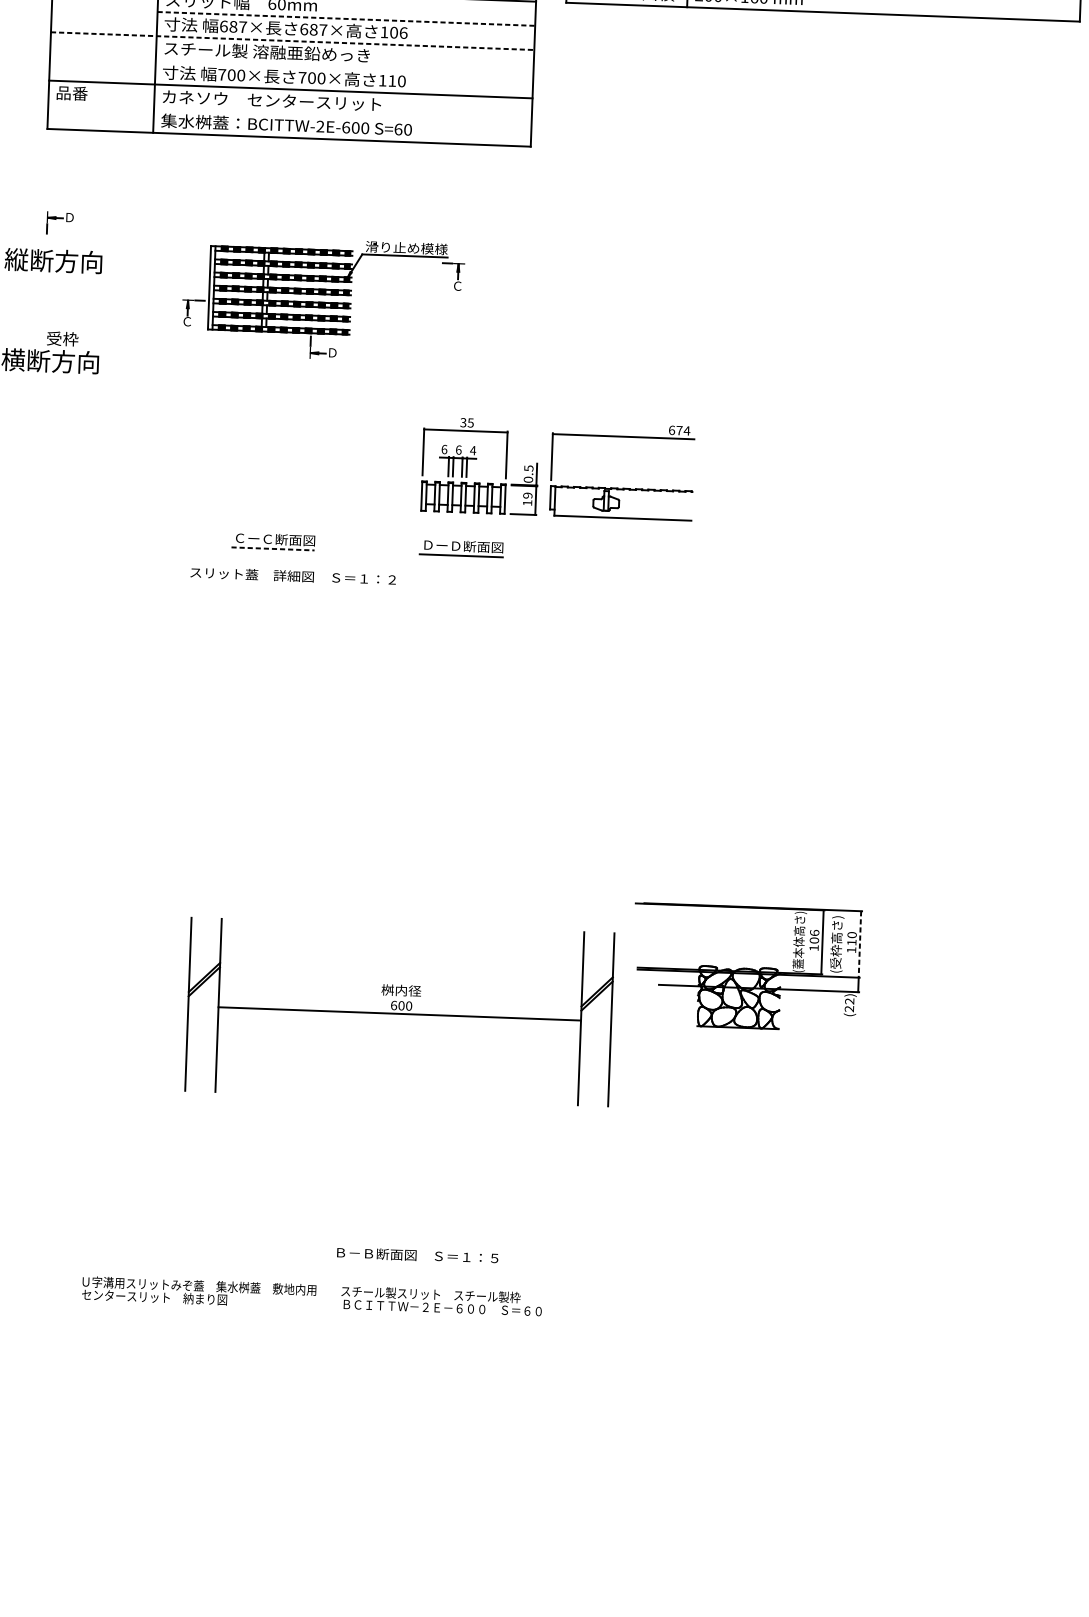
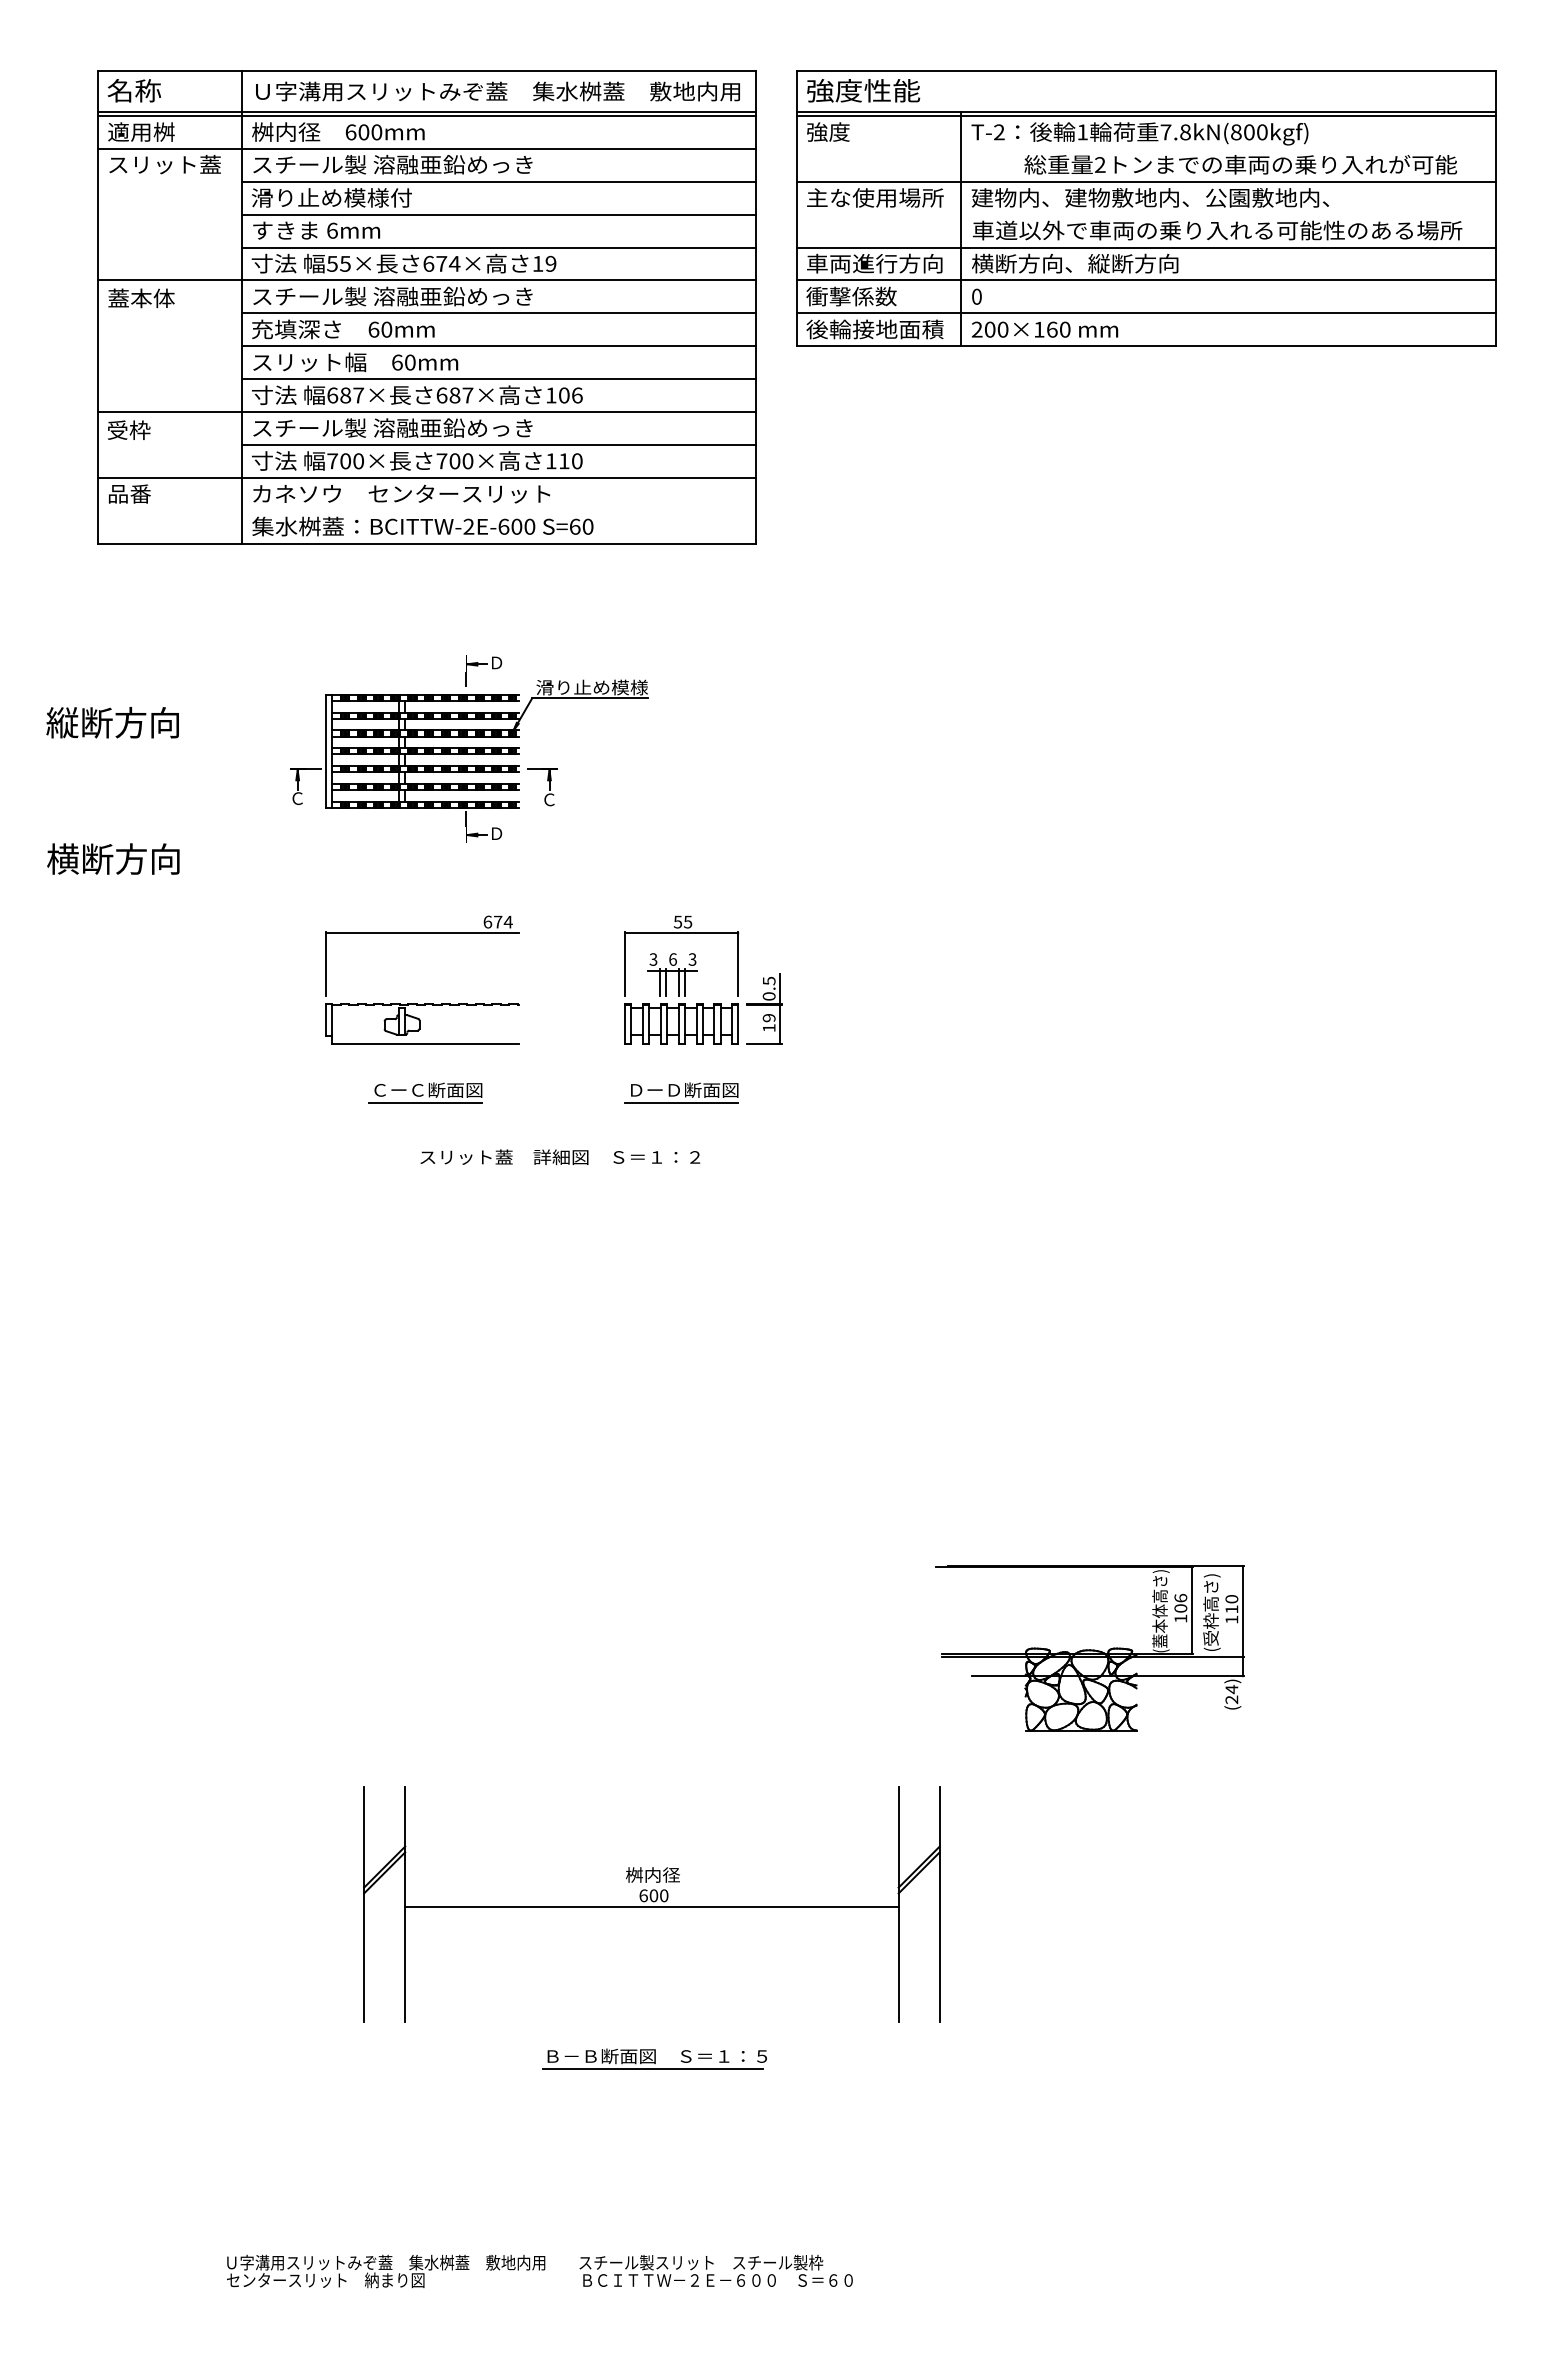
line: (346, 19) -> (498, 379), dashed -> solid
line: (292, 41) -> (426, 412), dashed -> solid
line: (344, 66) -> (498, 444), added
part: (59, 222) -> (483, 670), moved
part: (458, 277) -> (549, 787), moved
text: (63, 338) -> (129, 429), moved
text: (463, 422) -> (677, 921), 35 -> 55
text: (444, 449) -> (653, 959), 6 -> 3
text: (473, 450) -> (692, 959), 4 -> 3
part: (623, 488) -> (424, 1003), moved
line: (273, 549) -> (425, 1103), dashed -> solid
text: (293, 575) -> (560, 1156), moved
line: (859, 945) -> (1242, 1612), dashed -> solid
text: (849, 1001) -> (1231, 1689), (22) -> (24)
part: (399, 1012) -> (651, 1904), moved
line: (414, 1264) -> (653, 2068), added
text: (311, 1296) -> (539, 2271), moved

